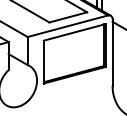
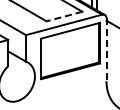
line: (68, 17) -> (64, 16), solid -> dashed
line: (112, 53) -> (106, 50), solid -> dashed

